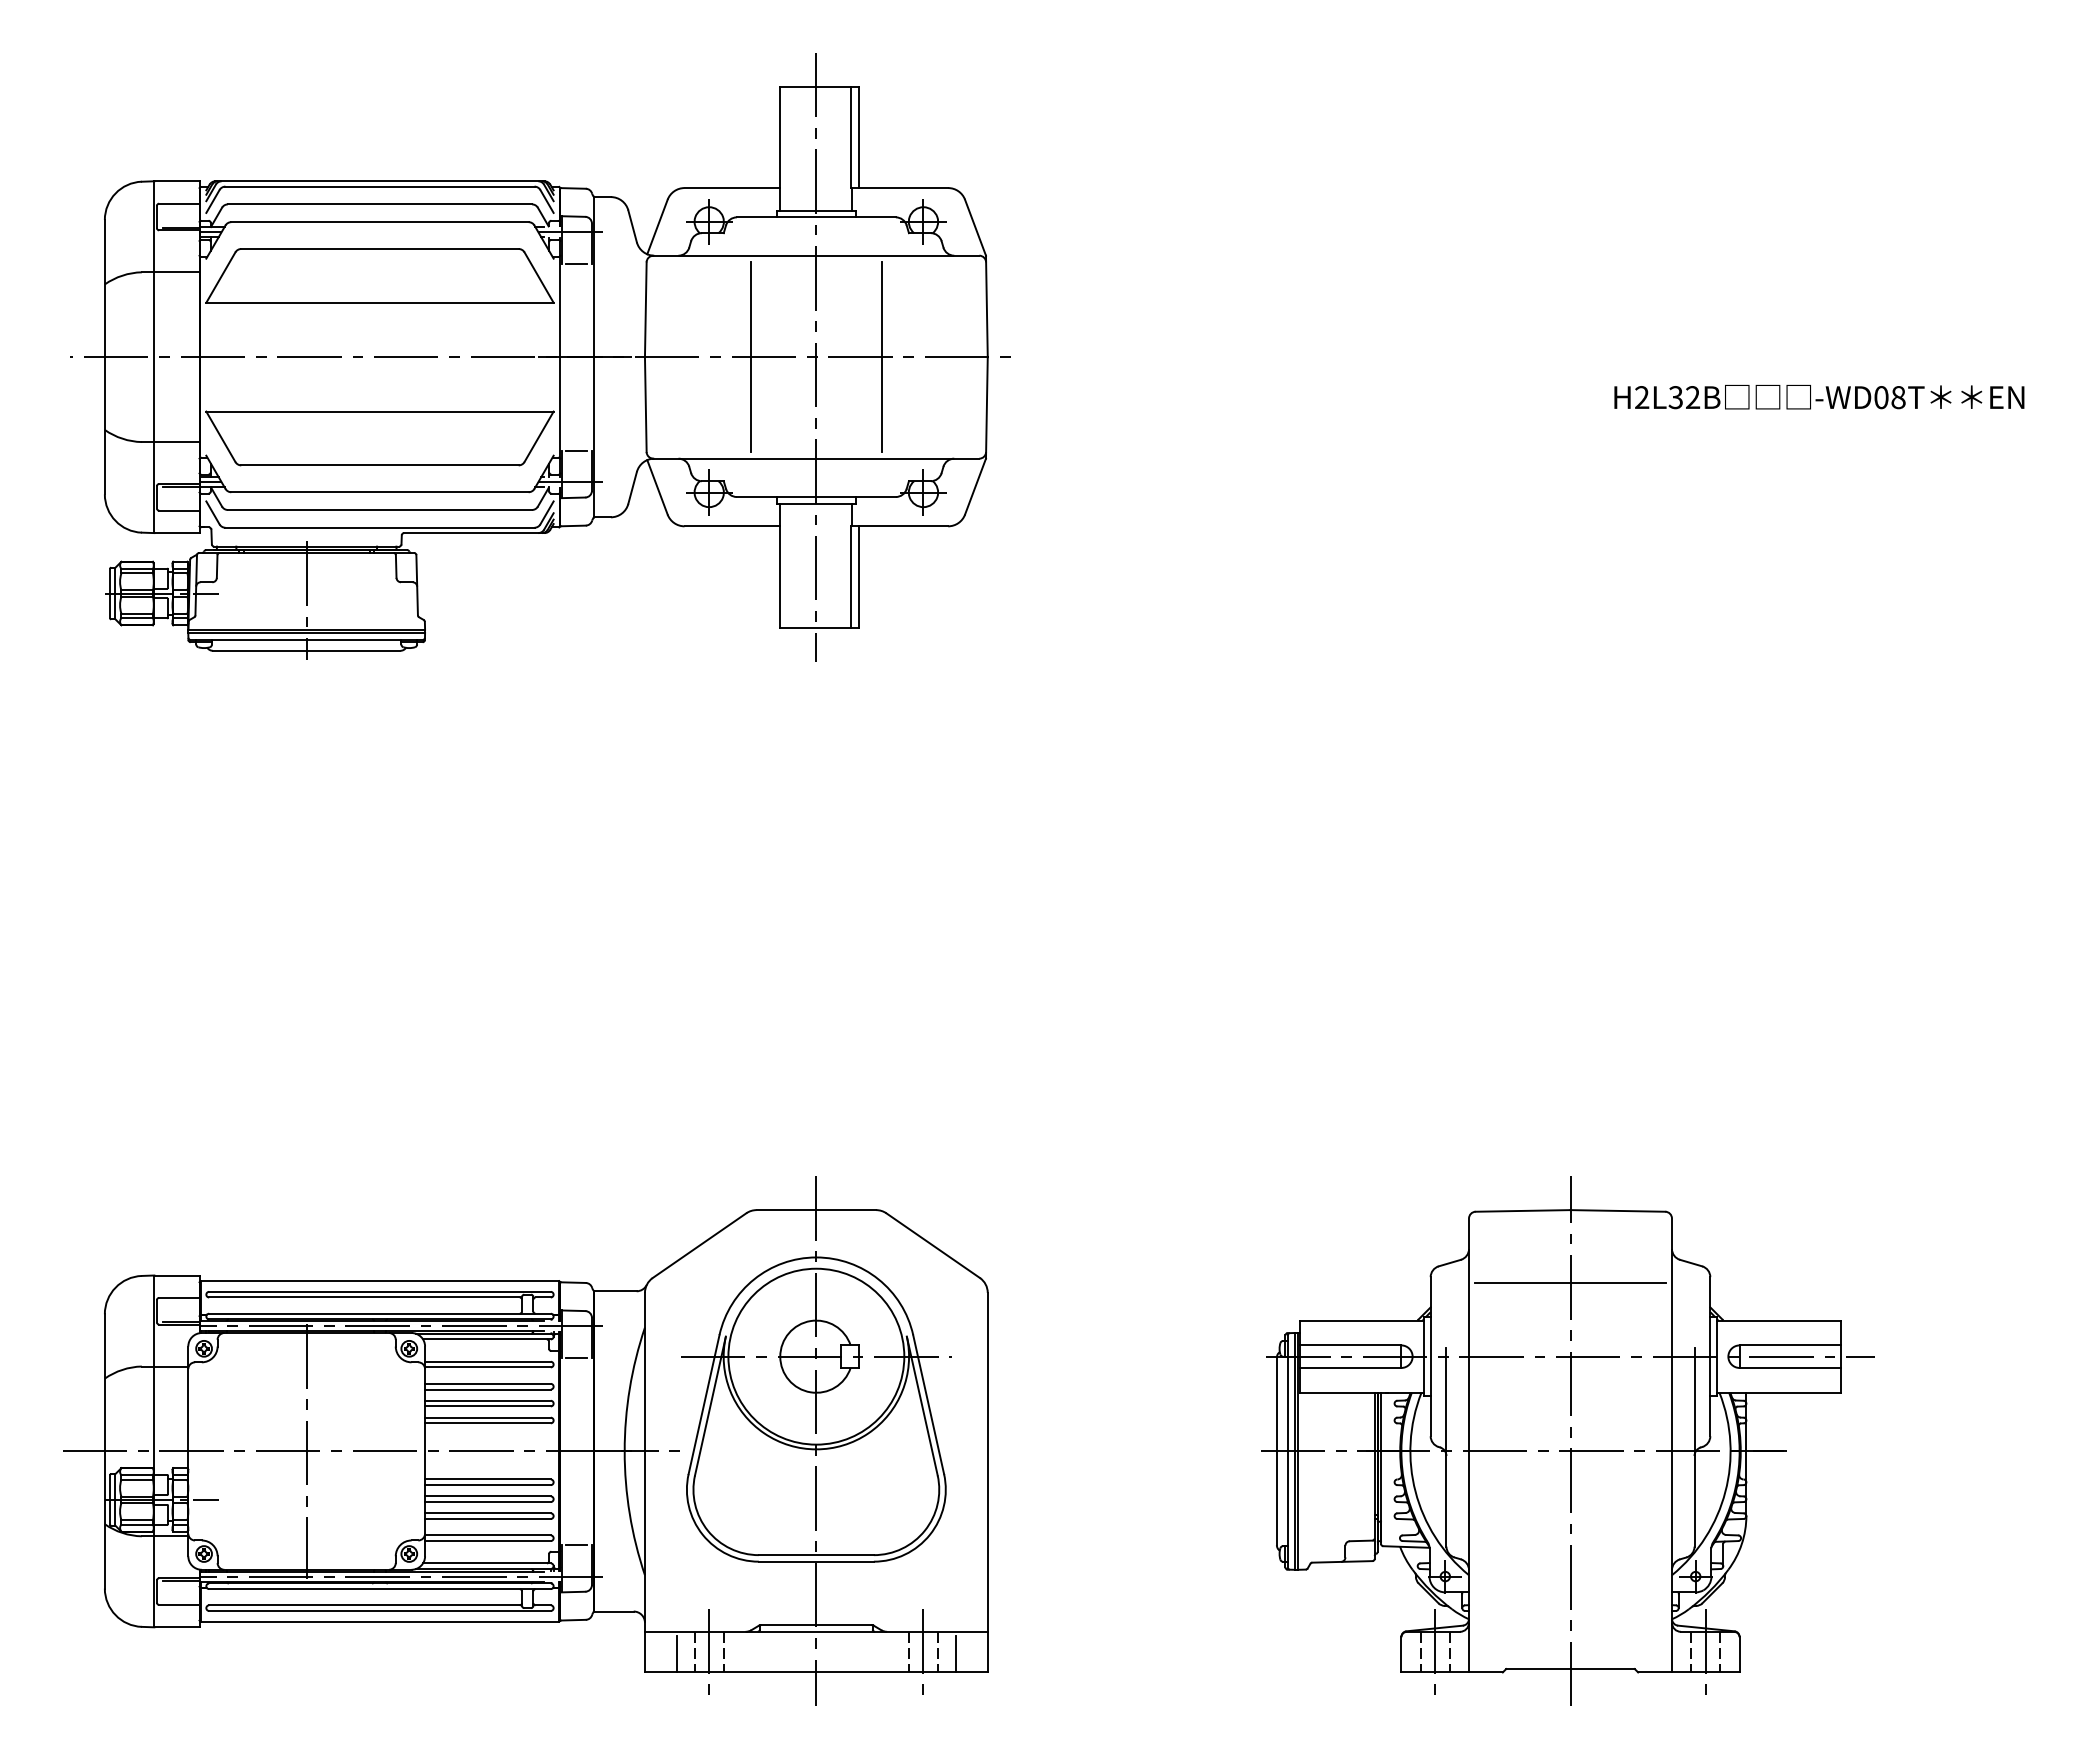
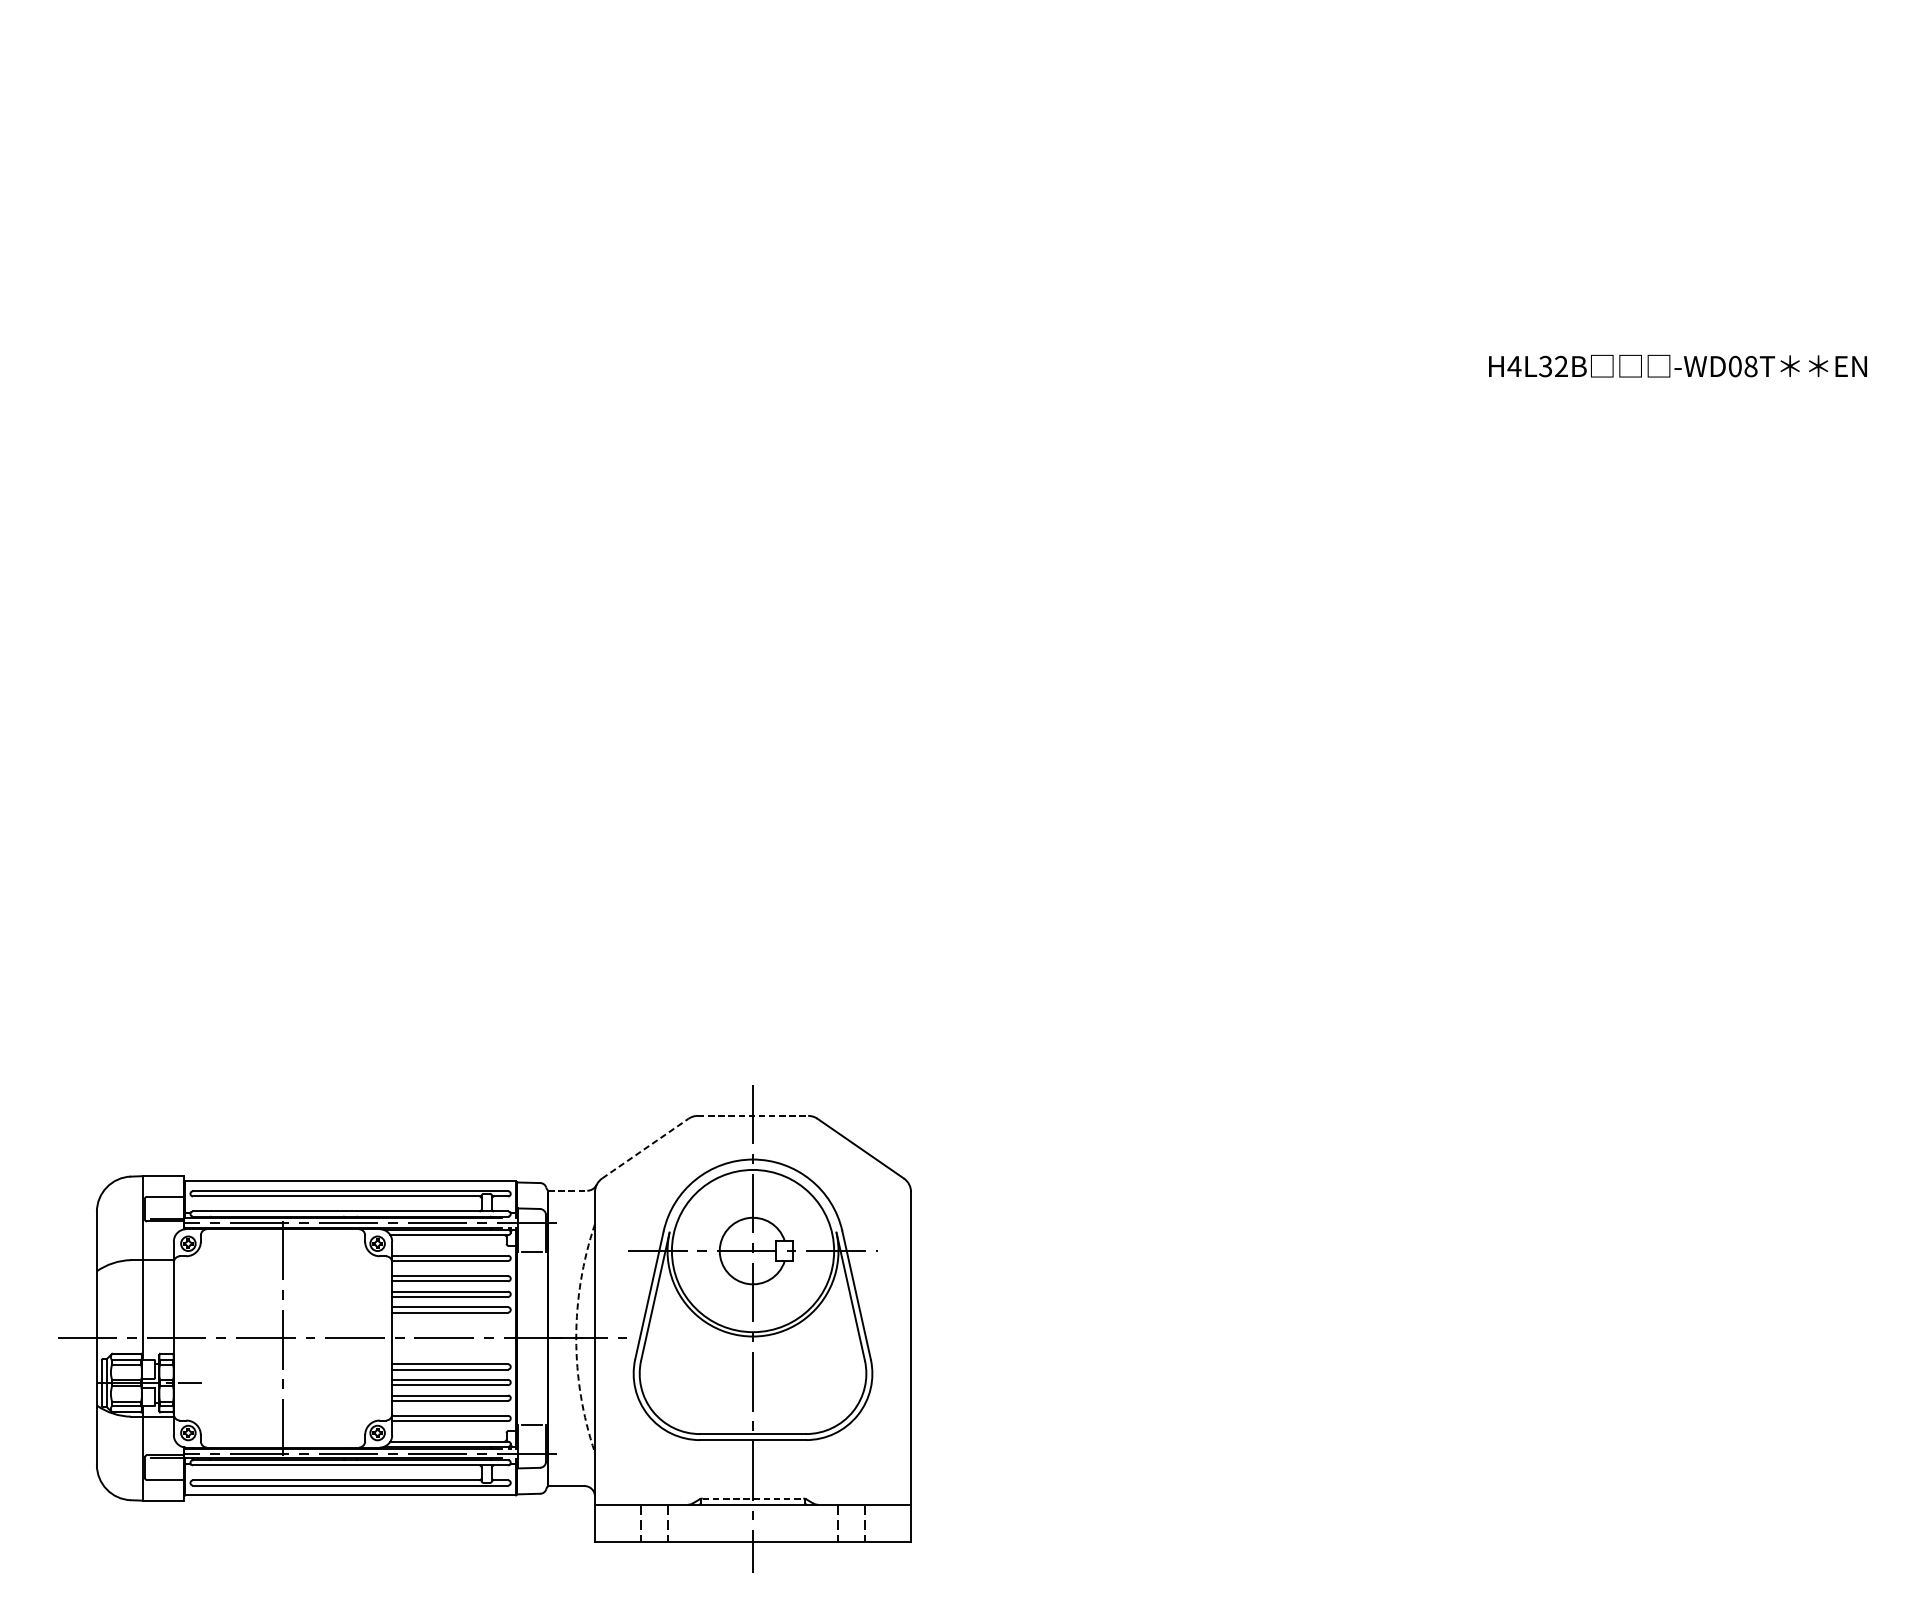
part: (540, 357) -> (498, 329), removed
text: (1641, 397) -> (1513, 366), H2L32B -> H4L32B
line: (816, 1210) -> (753, 1116), solid -> dashed
line: (699, 1245) -> (645, 1148), solid -> dashed
line: (615, 1291) -> (567, 1190), solid -> dashed
part: (1567, 1440) -> (1445, 1328), removed
arc: (624, 1451) -> (576, 1338), solid -> dashed
line: (816, 1625) -> (753, 1498), solid -> dashed
line: (709, 1651) -> (654, 1522), removed
line: (923, 1651) -> (851, 1522), removed
line: (676, 1654) -> (624, 1525), removed
line: (956, 1654) -> (882, 1525), removed

